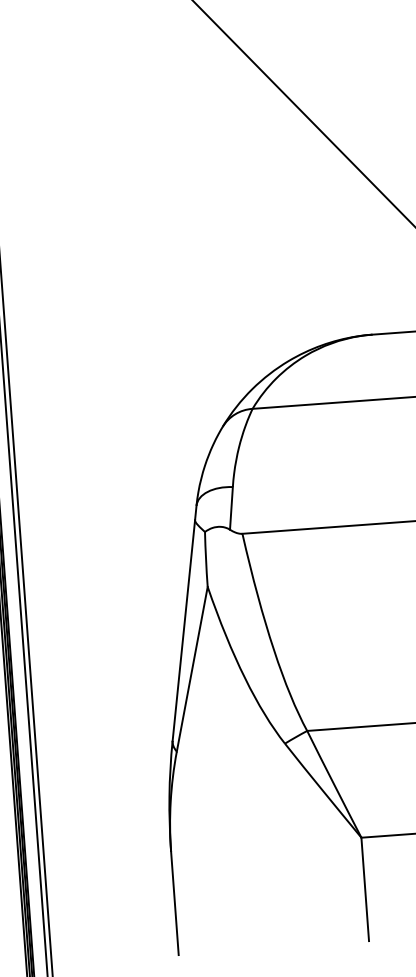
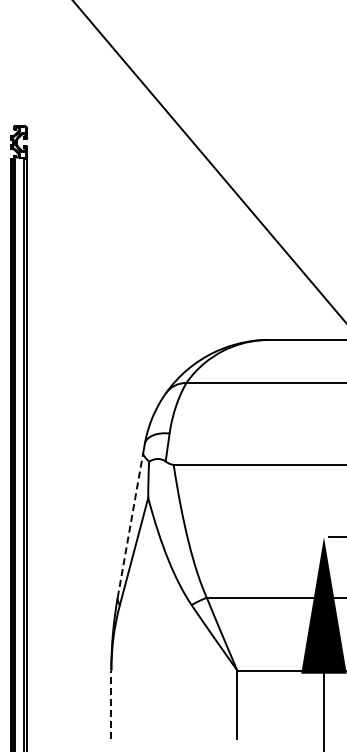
line: (183, 630) -> (130, 525), solid -> dashed
line: (175, 902) -> (111, 704), solid -> dashed

